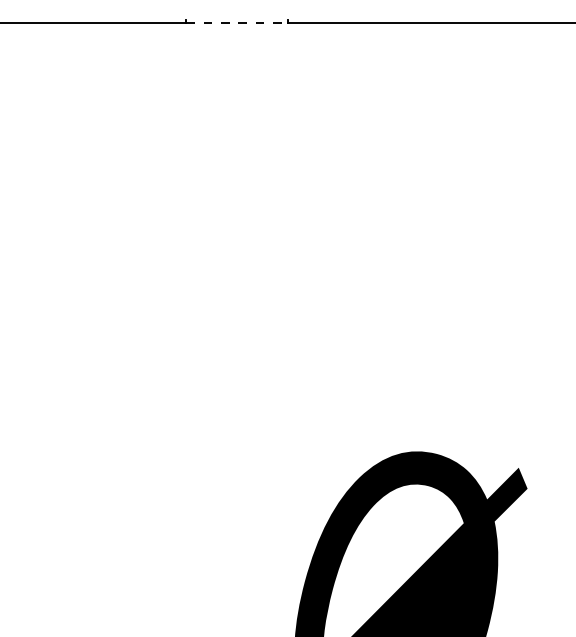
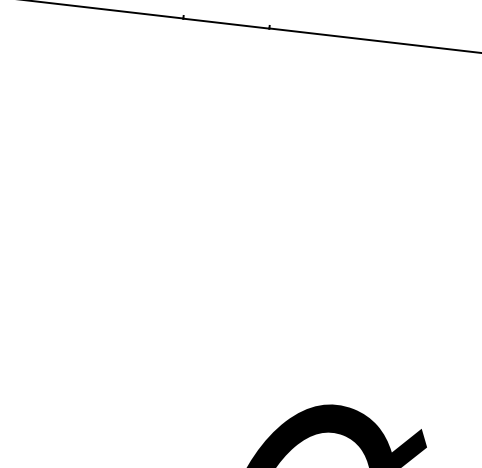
line: (236, 22) -> (225, 23), dashed -> solid

